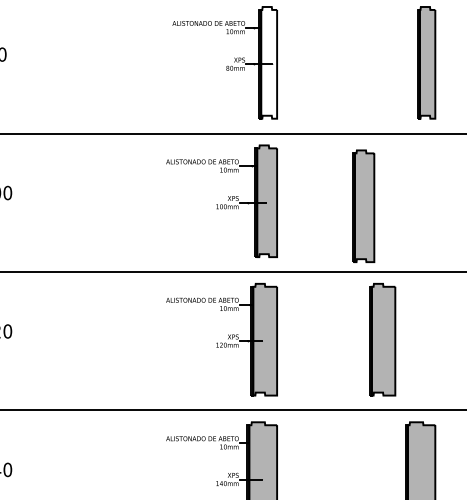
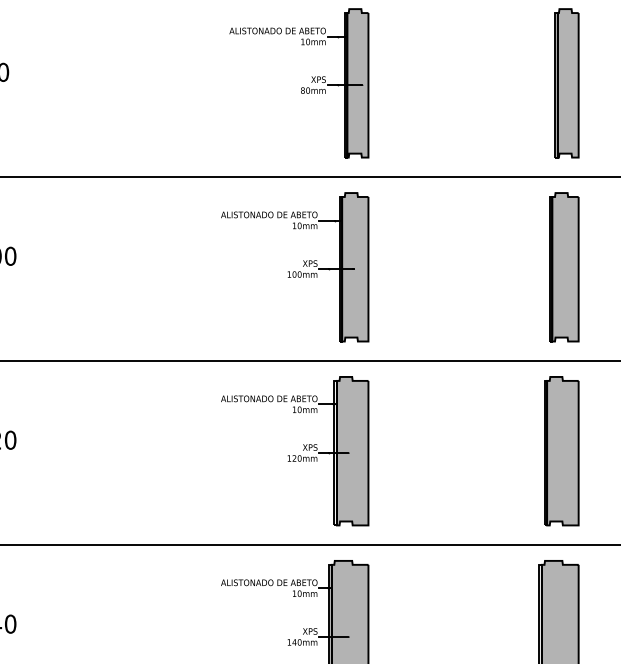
fill: (269, 62) -> (358, 82), added
part: (363, 205) -> (564, 266), moved
part: (382, 339) -> (561, 450), moved

